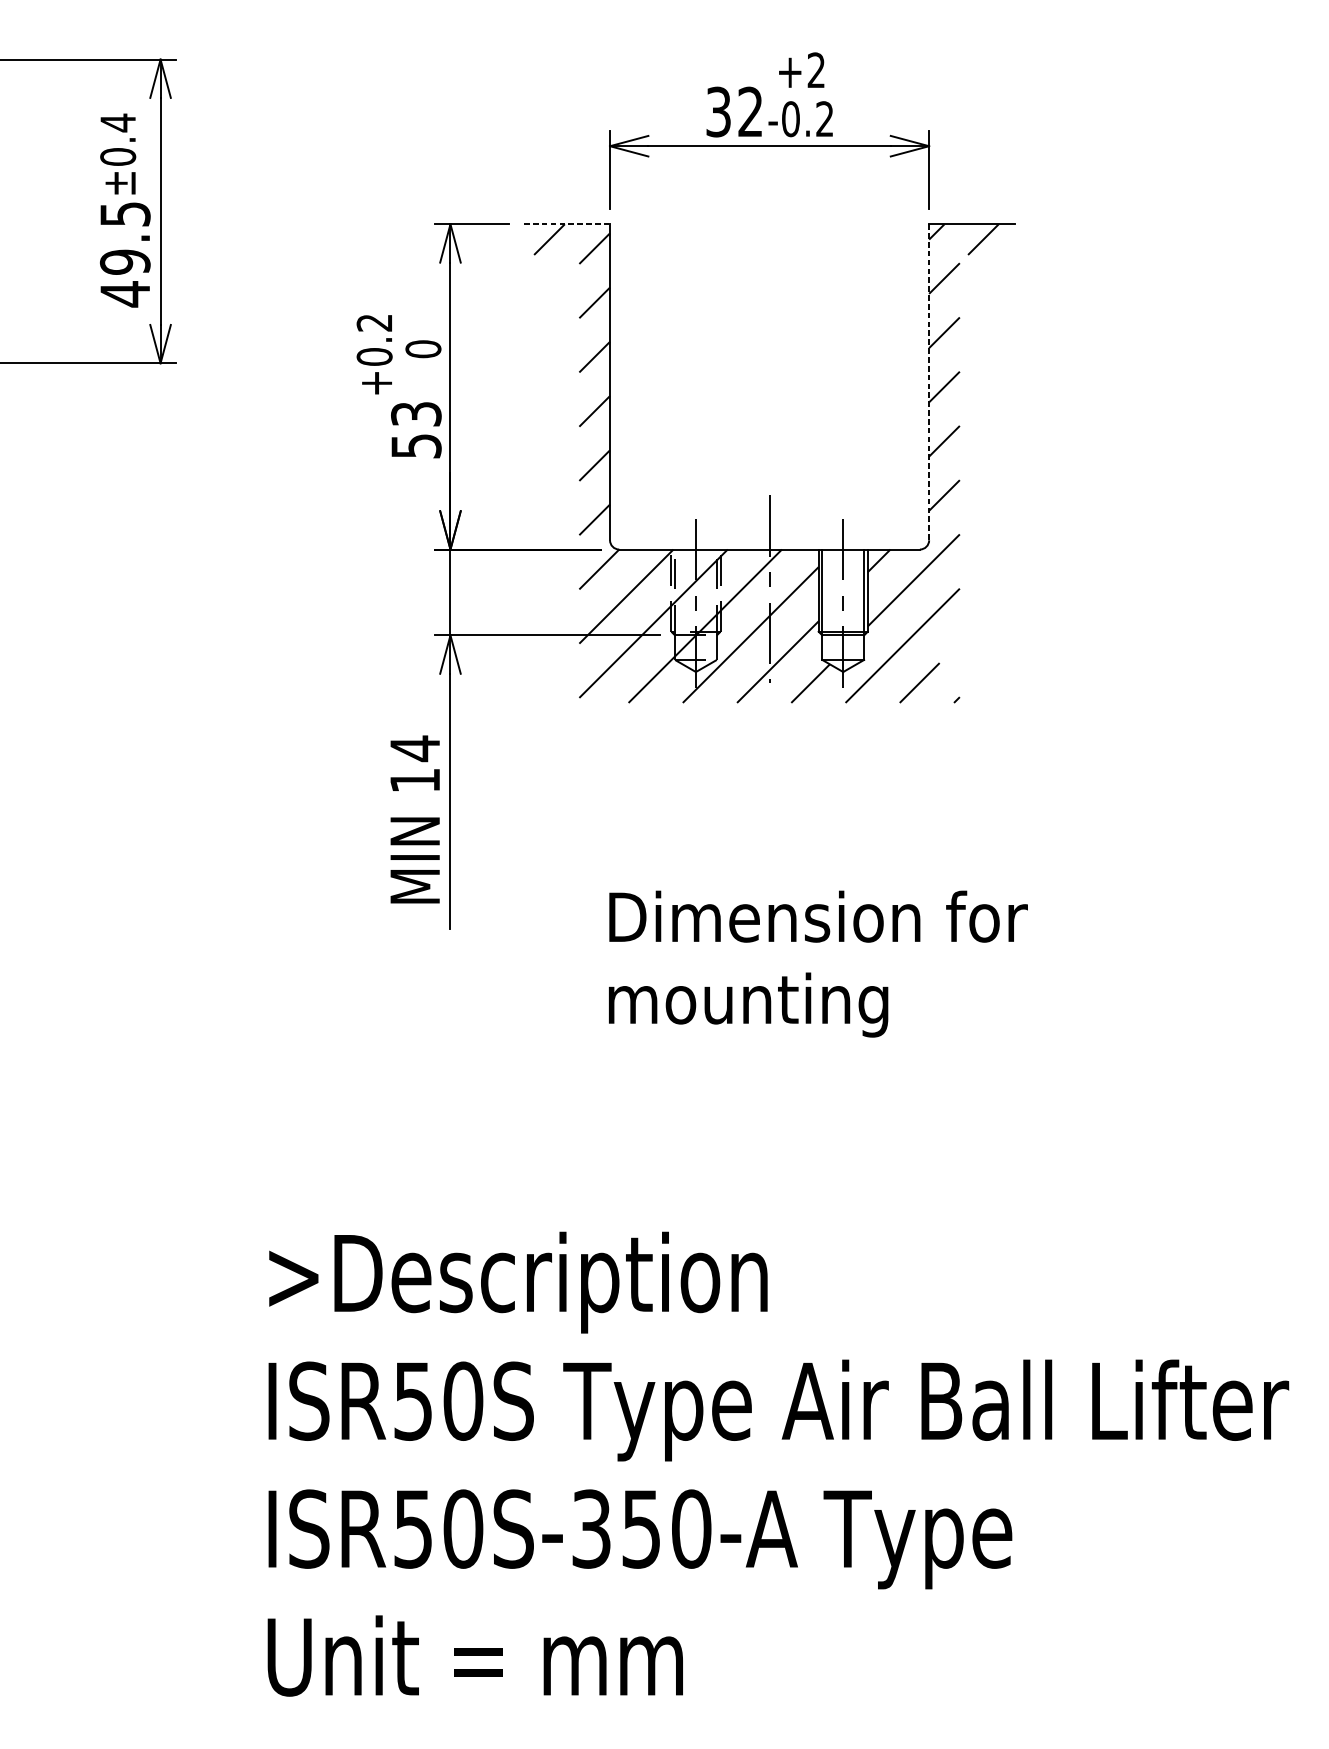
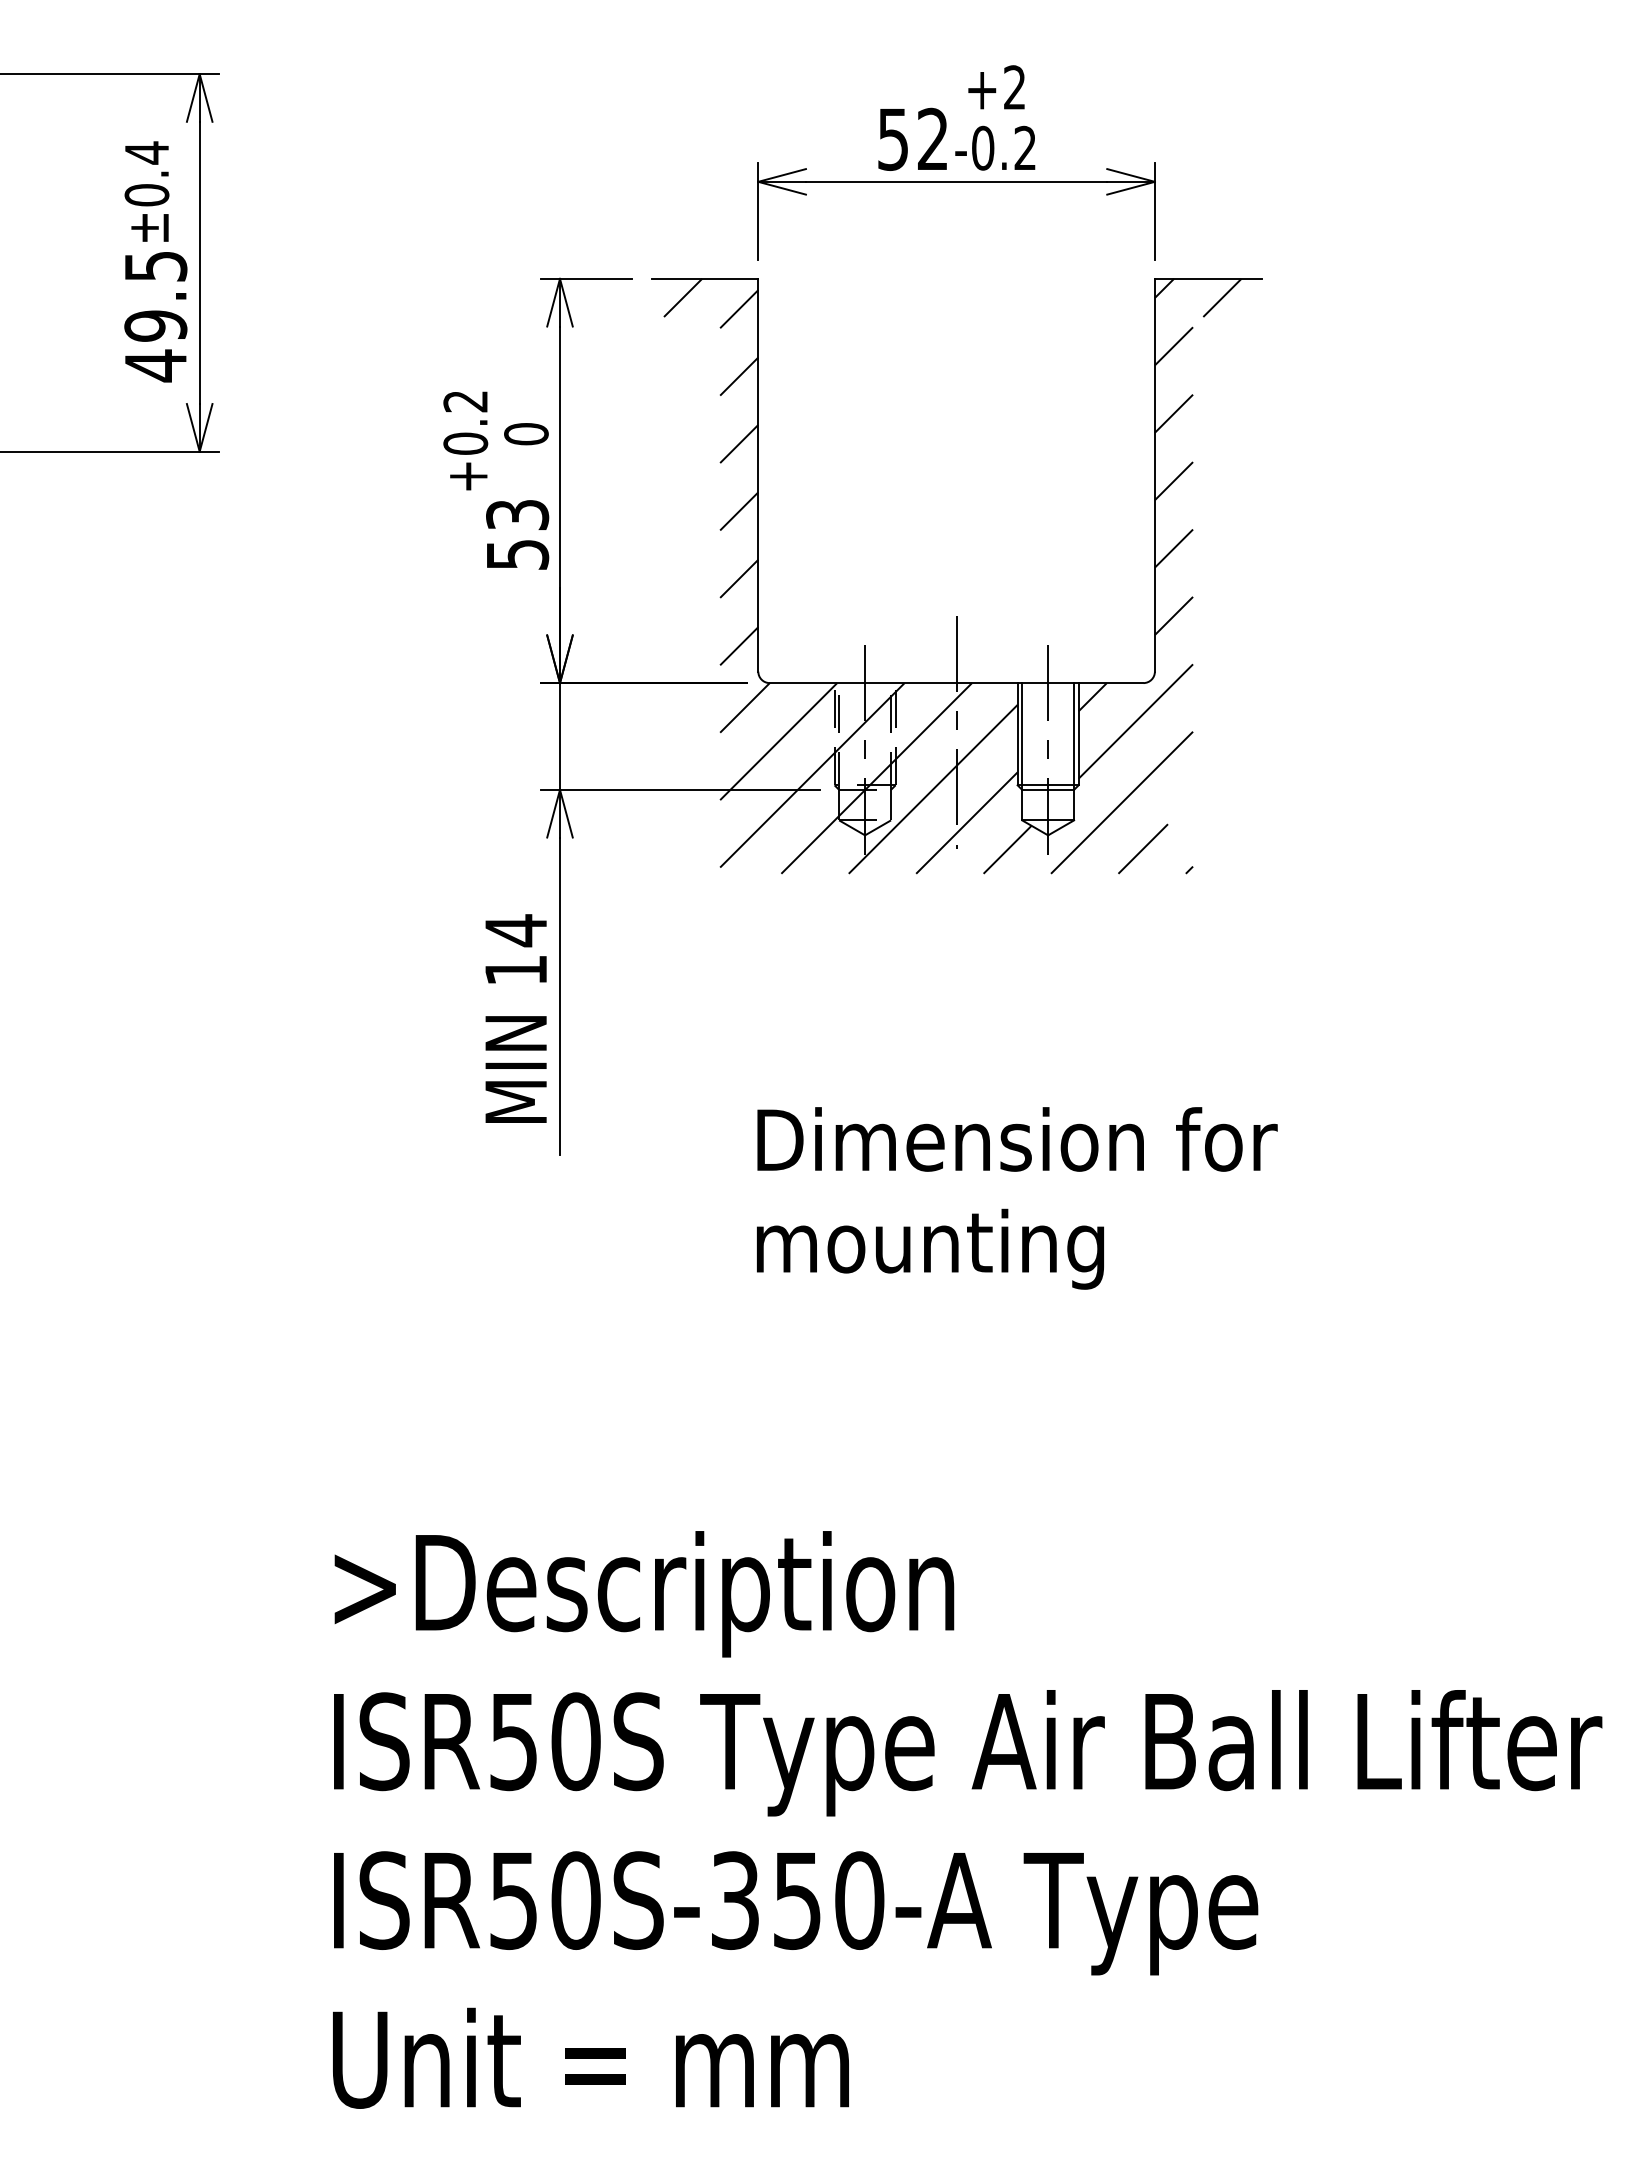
text: (718, 111) -> (893, 138), 32 -> 52
line: (567, 223) -> (705, 278), dashed -> solid
line: (928, 382) -> (1154, 475), dashed -> solid

